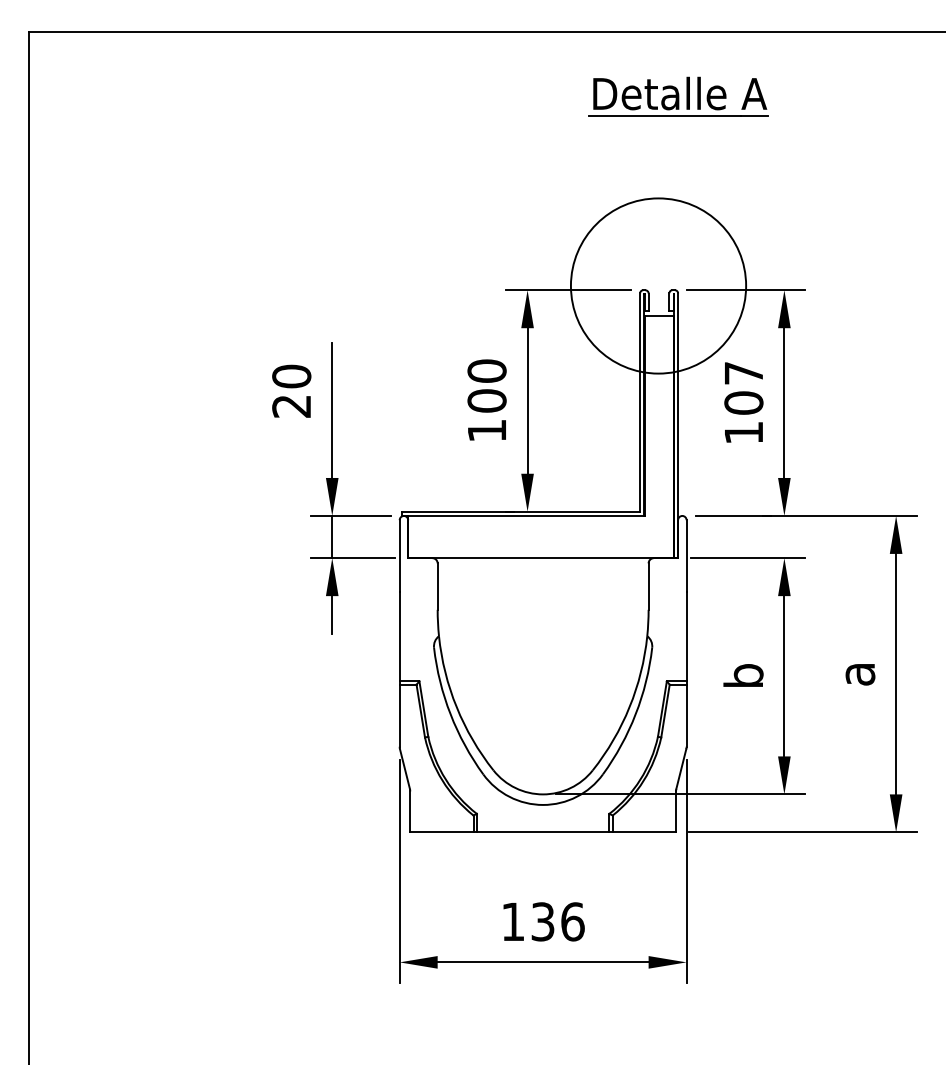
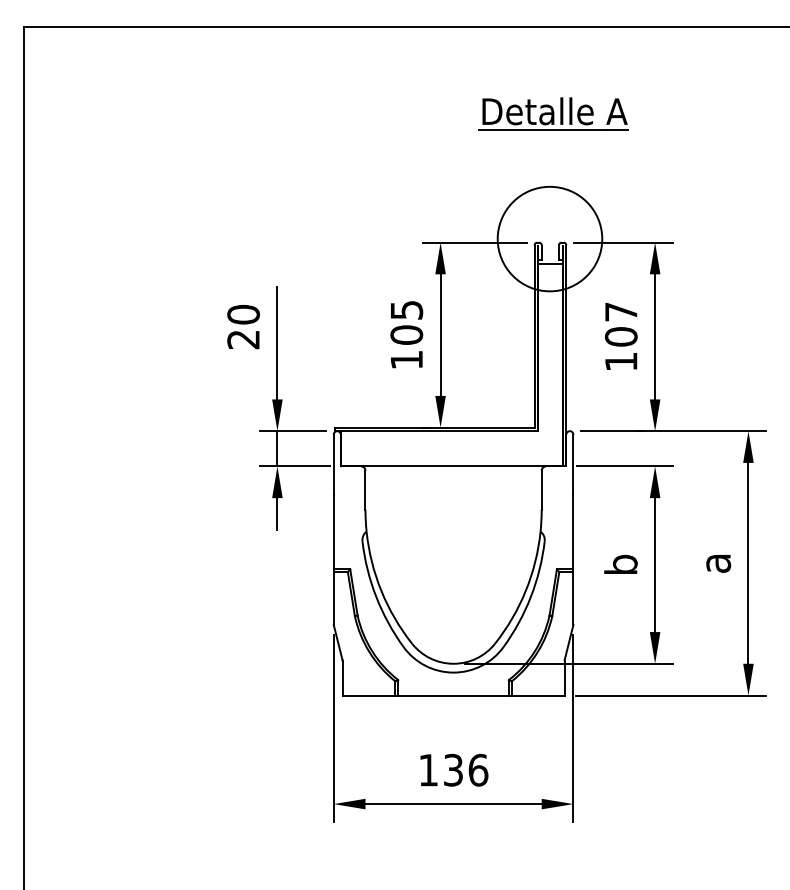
part: (678, 96) -> (553, 113), moved
circle: (657, 285) -> (549, 238), size x0.71
text: (486, 370) -> (406, 309), 100 -> 105

